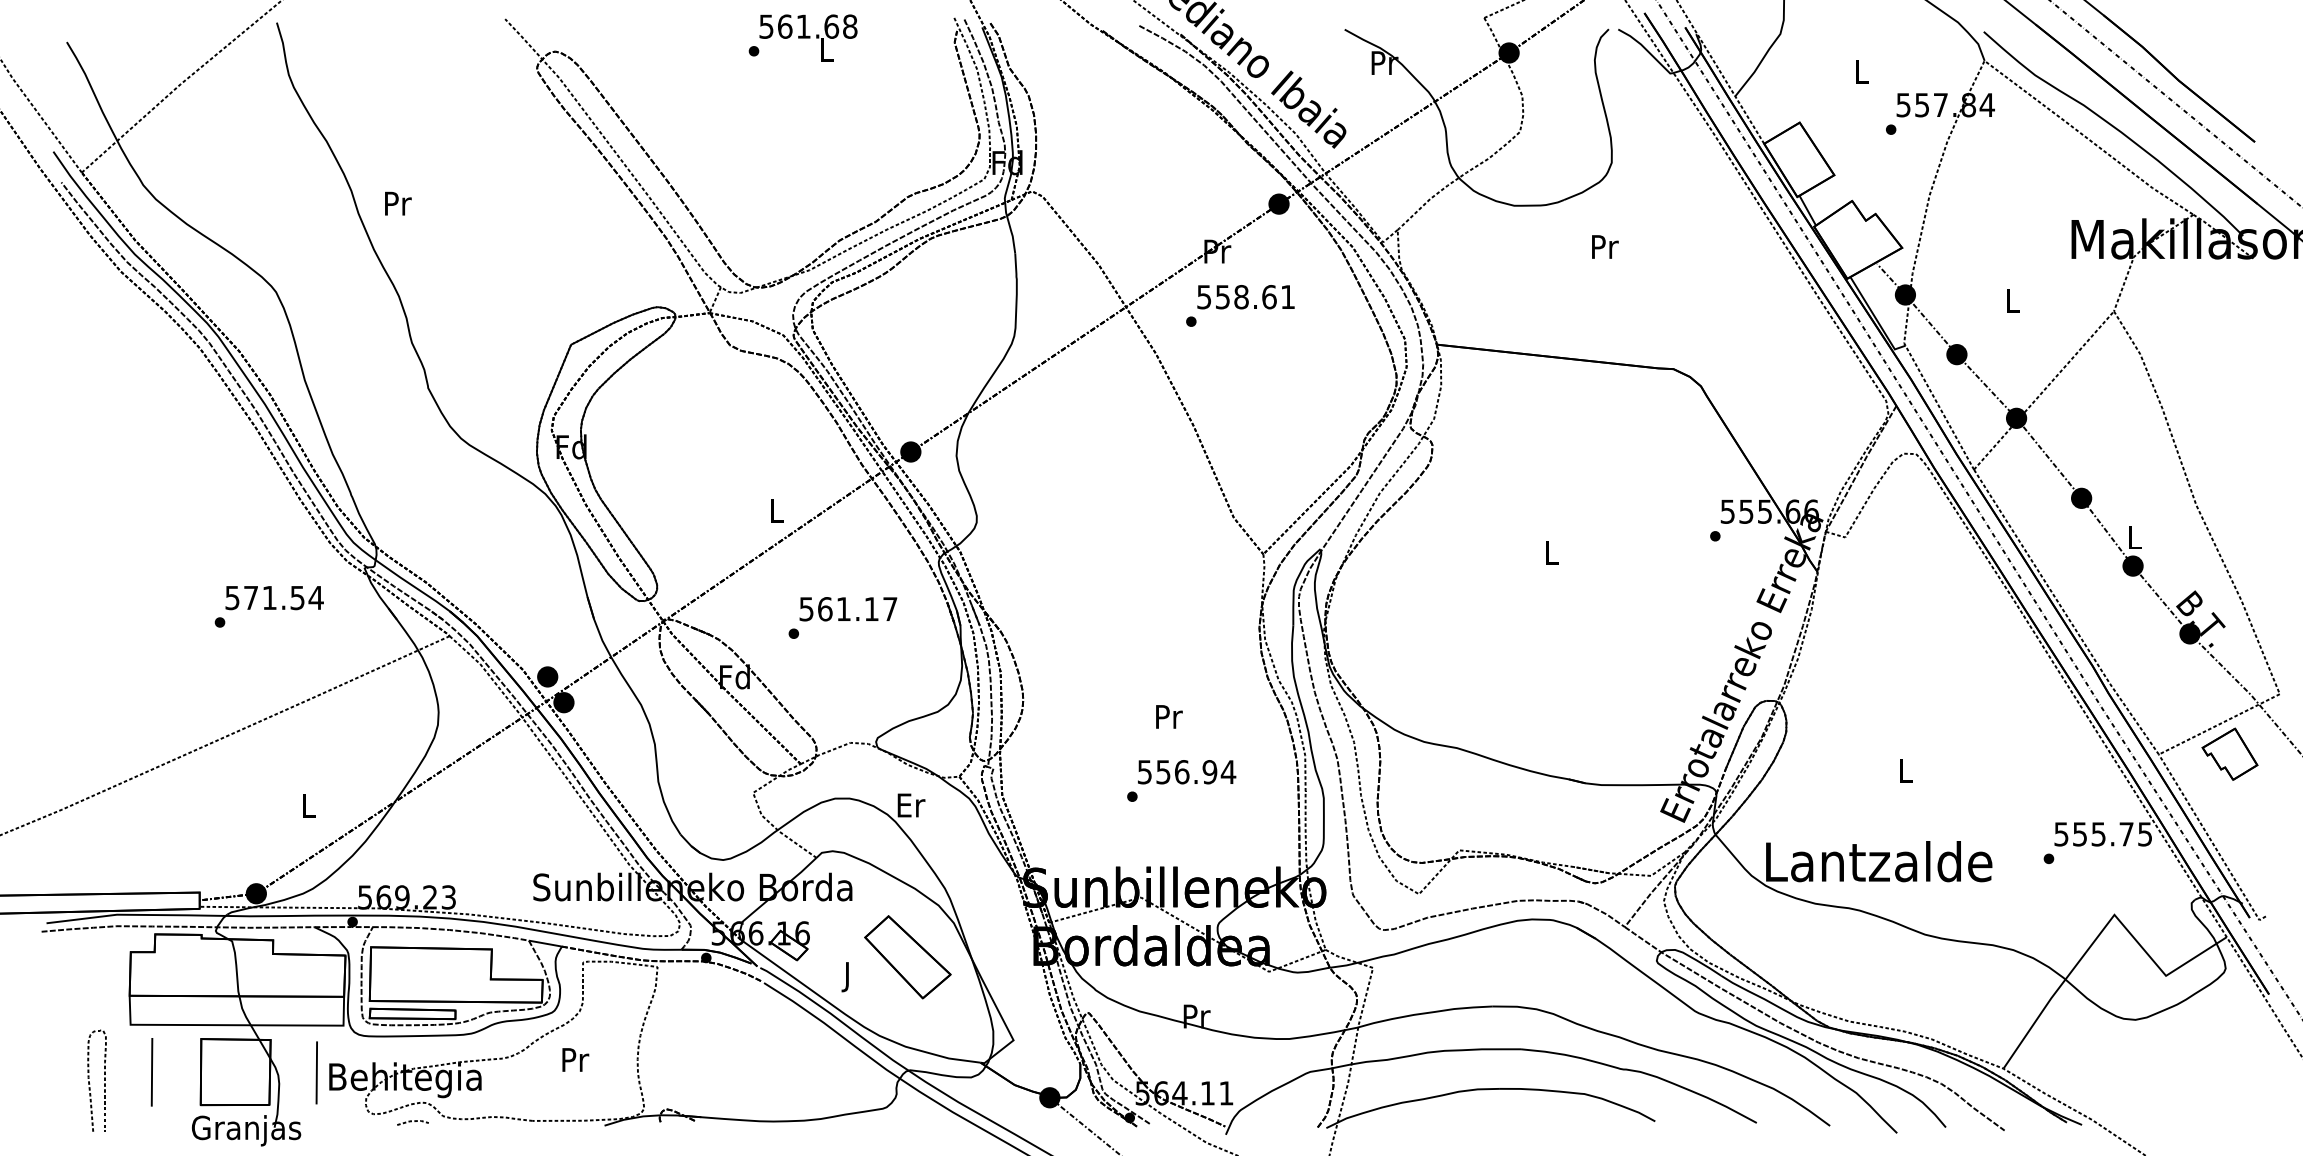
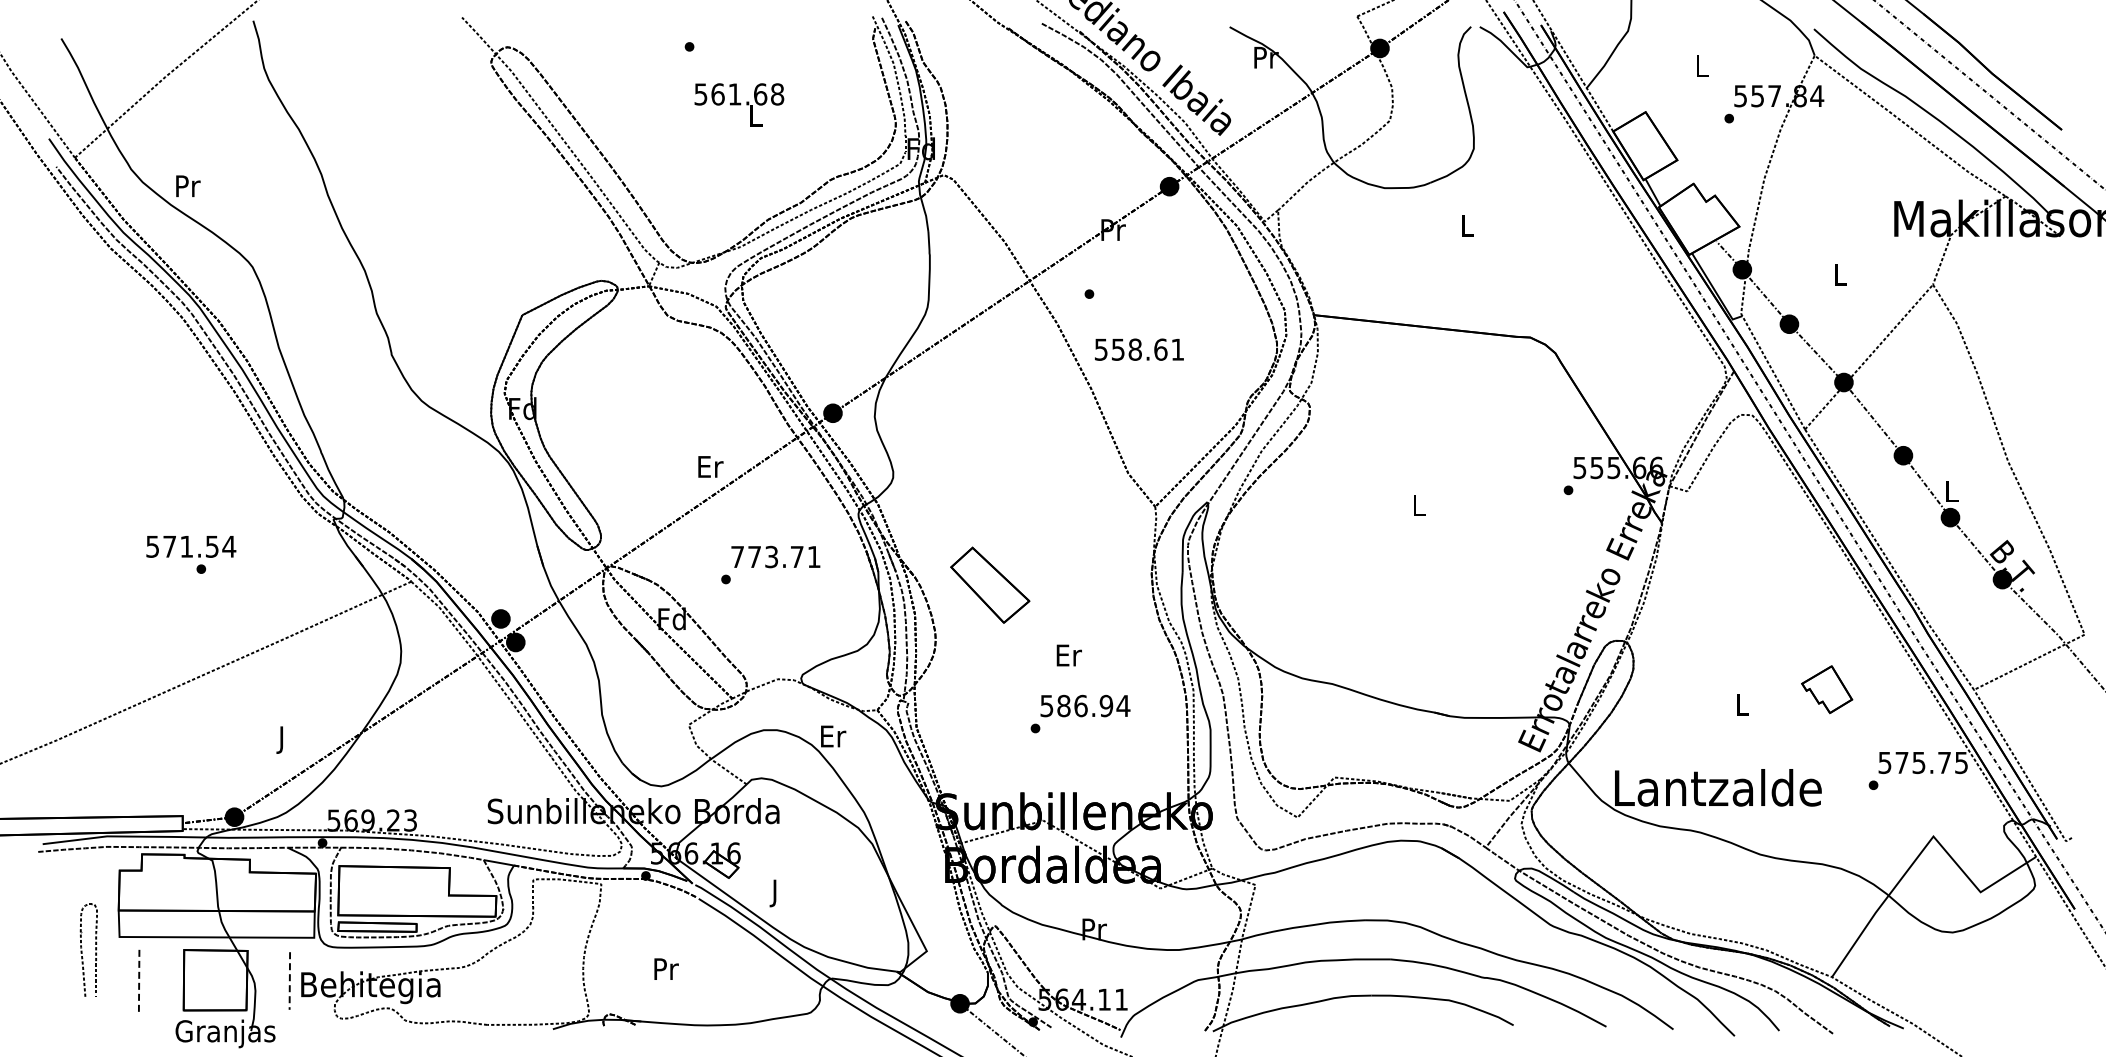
text: (808, 37) -> (739, 104), moved
text: (398, 202) -> (188, 185), moved
text: (1604, 246) -> (1467, 225), Pr -> L
text: (1246, 296) -> (1139, 349), moved
text: (776, 510) -> (710, 466), L -> Er
text: (274, 597) -> (191, 546), moved
text: (847, 608) -> (775, 556), 561.17 -> 773.71
text: (1168, 716) -> (1068, 655), Pr -> Er
part: (2230, 754) -> (1827, 689), moved
text: (1162, 771) -> (1063, 705), 556.94 -> 586.94
text: (308, 808) -> (282, 739), L -> J
text: (2079, 835) -> (1901, 763), 555.75 -> 575.75
part: (908, 956) -> (990, 584), moved
text: (575, 1059) -> (666, 968), moved
line: (152, 1071) -> (139, 979), solid -> dashed
line: (316, 1073) -> (289, 981), solid -> dashed
curve: (90, 1081) -> (82, 950), moved
line: (411, 1122) -> (376, 1026), removed

